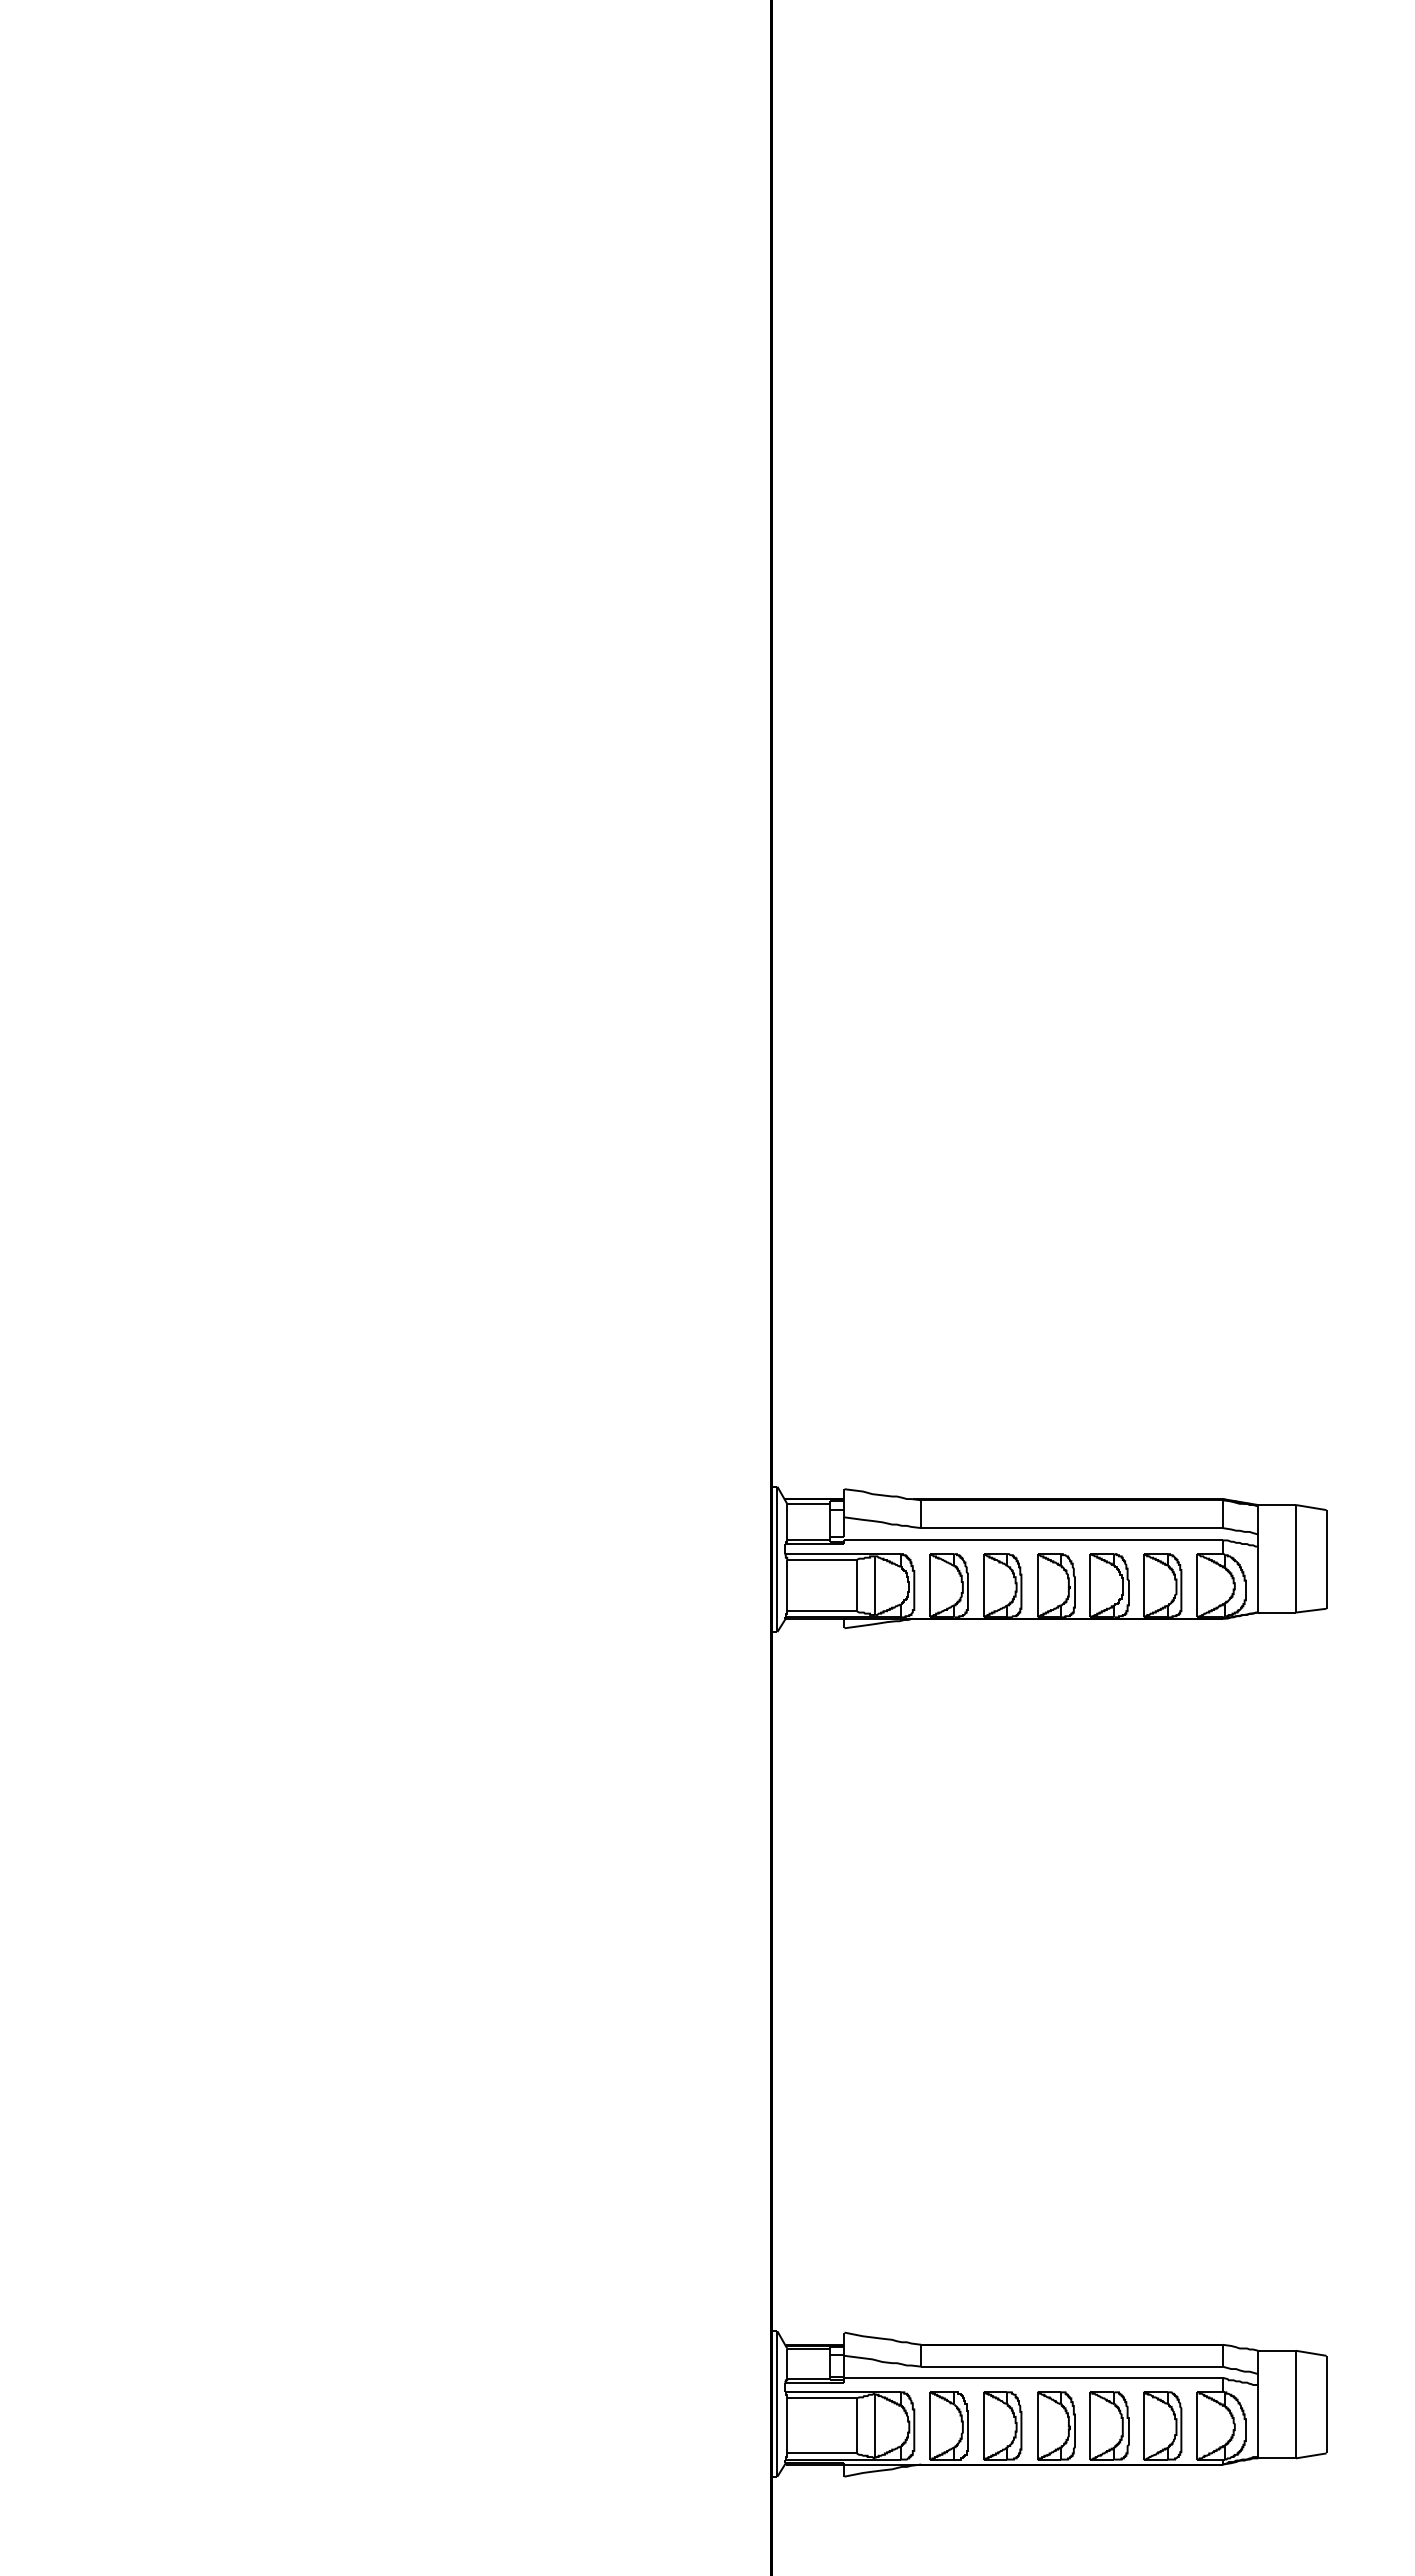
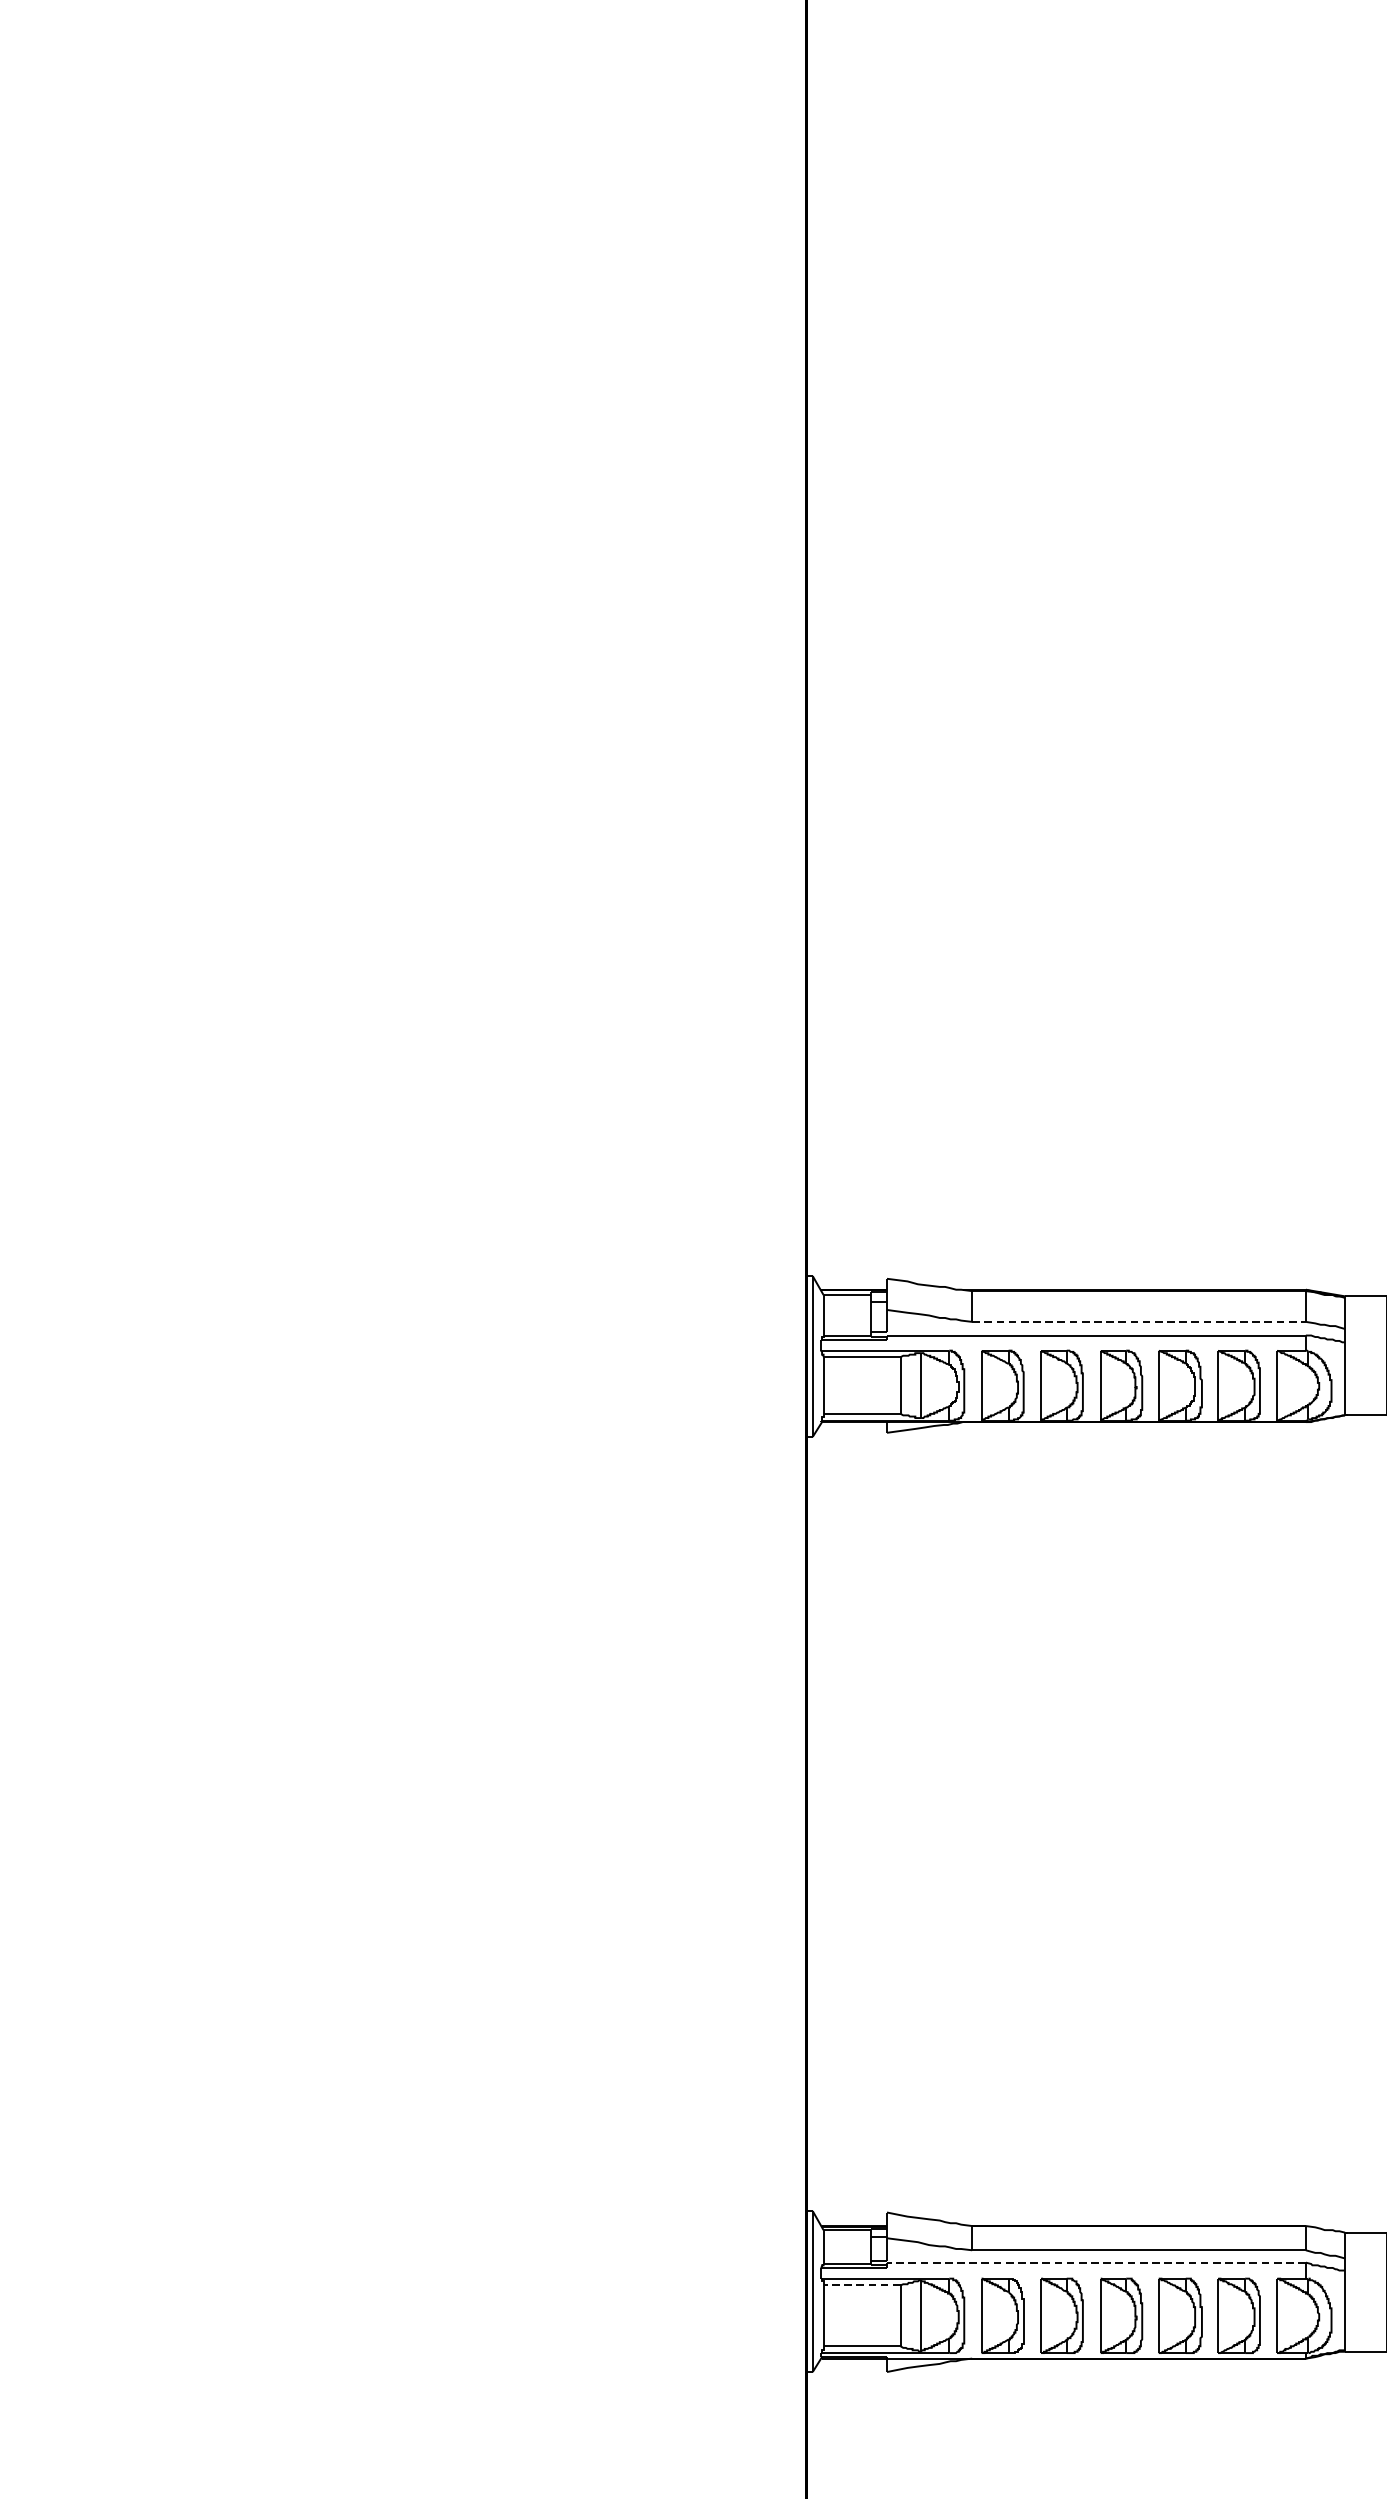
line: (1072, 1528) -> (1139, 1322), solid -> dashed
line: (1033, 2377) -> (1096, 2262), solid -> dashed
line: (822, 2398) -> (862, 2285), solid -> dashed

